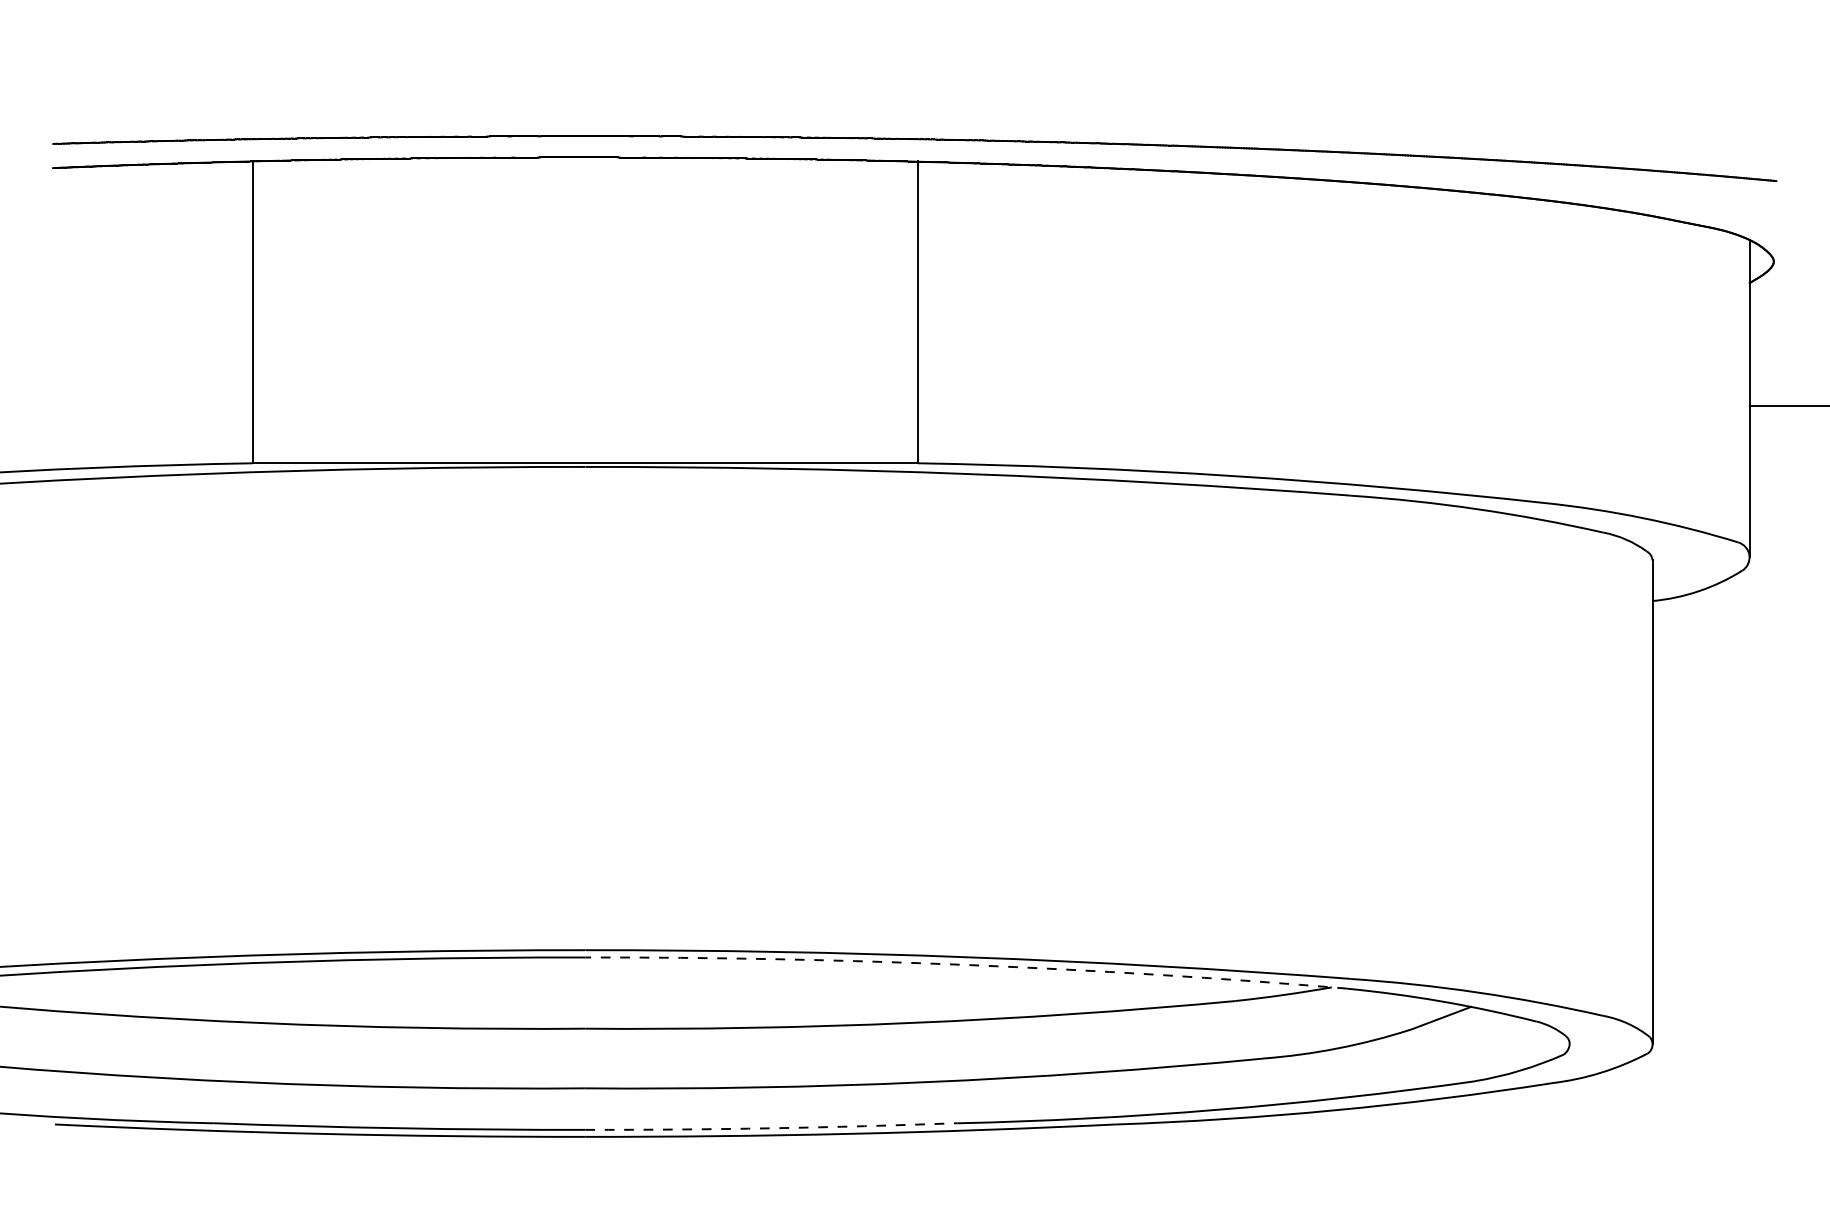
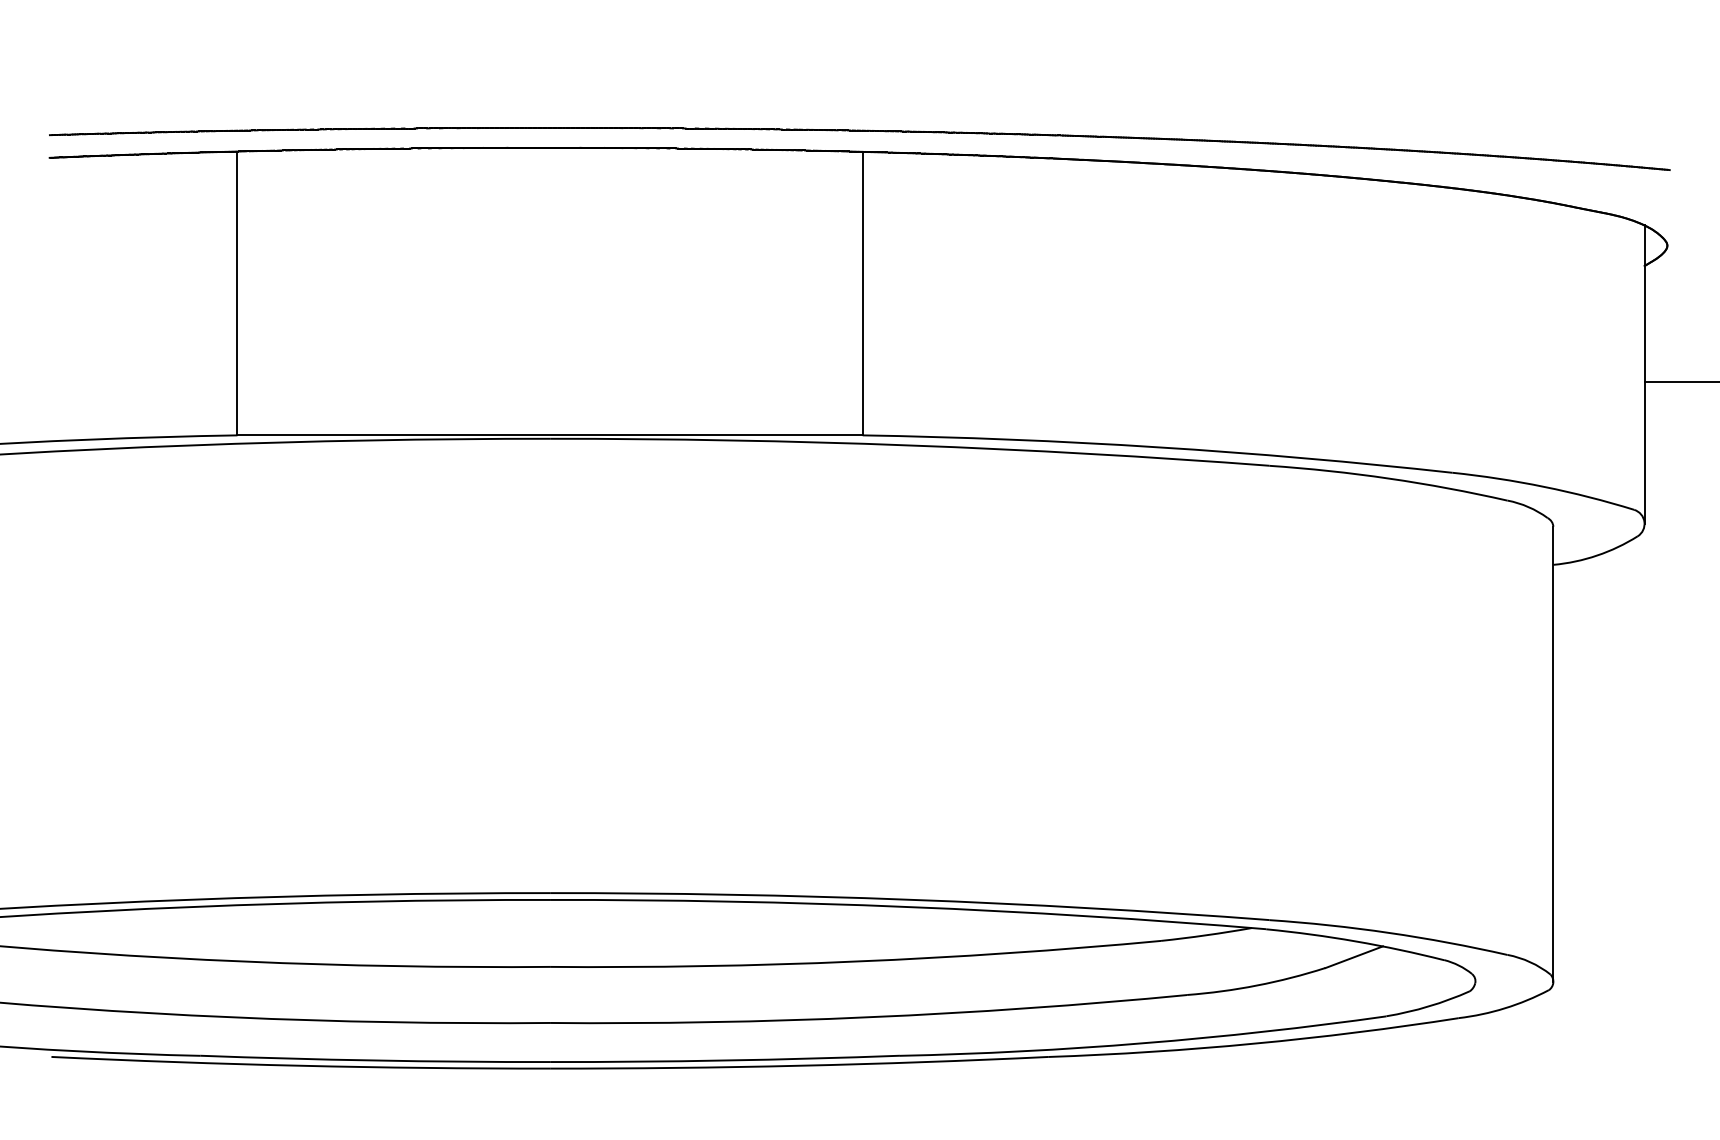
arc: (966, 964) -> (908, 906), dashed -> solid
arc: (771, 1128) -> (725, 1060), dashed -> solid

